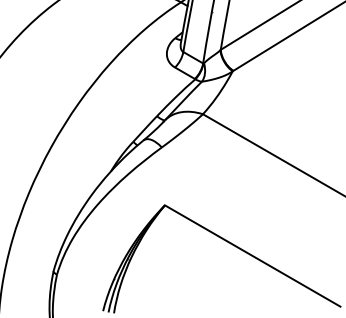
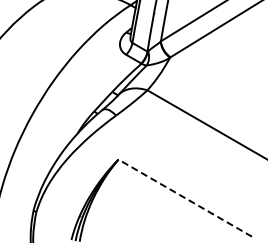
line: (251, 255) -> (184, 197), solid -> dashed

